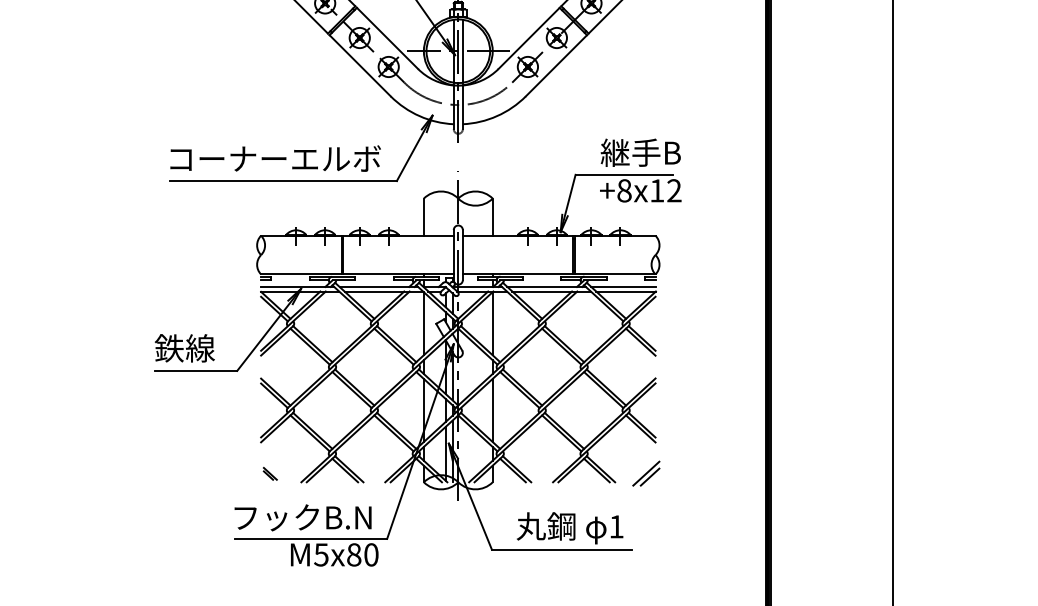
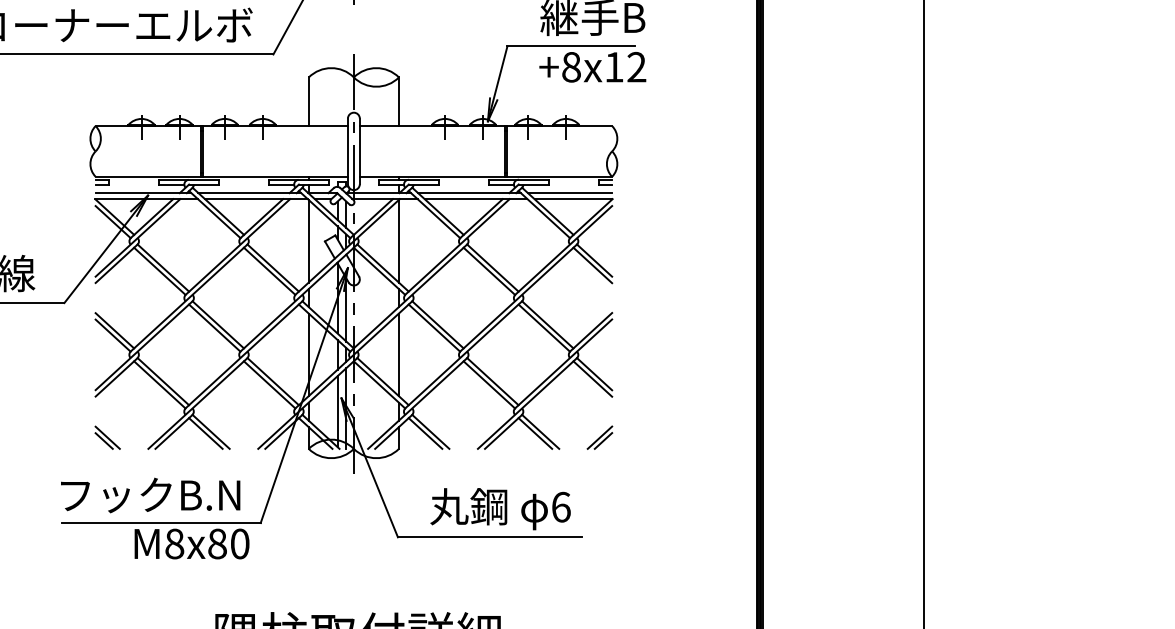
part: (270, 473) -> (107, 437), size x1.43
part: (645, 473) -> (598, 437), size x0.71
text: (616, 526) -> (561, 506), 1 -> 6
text: (321, 554) -> (174, 543), M5x80 -> M8x80

